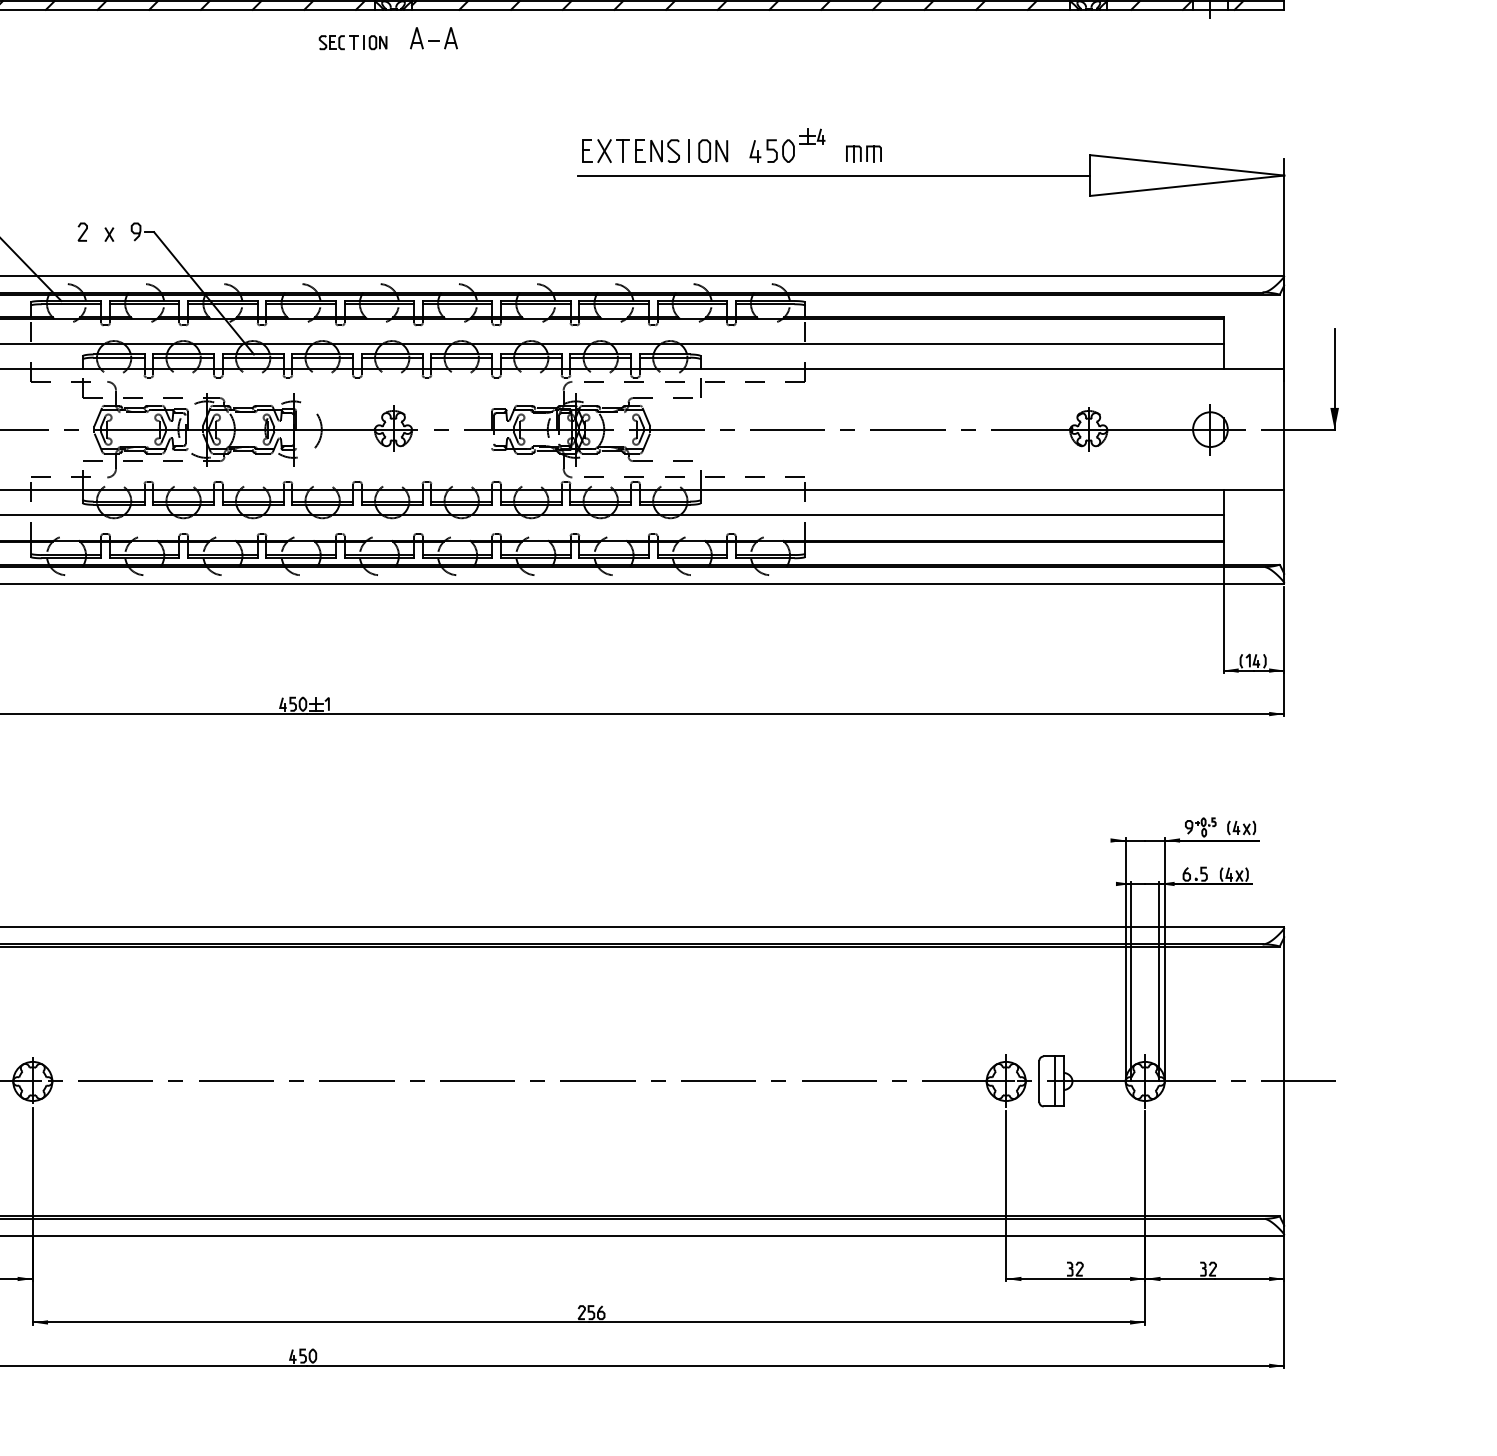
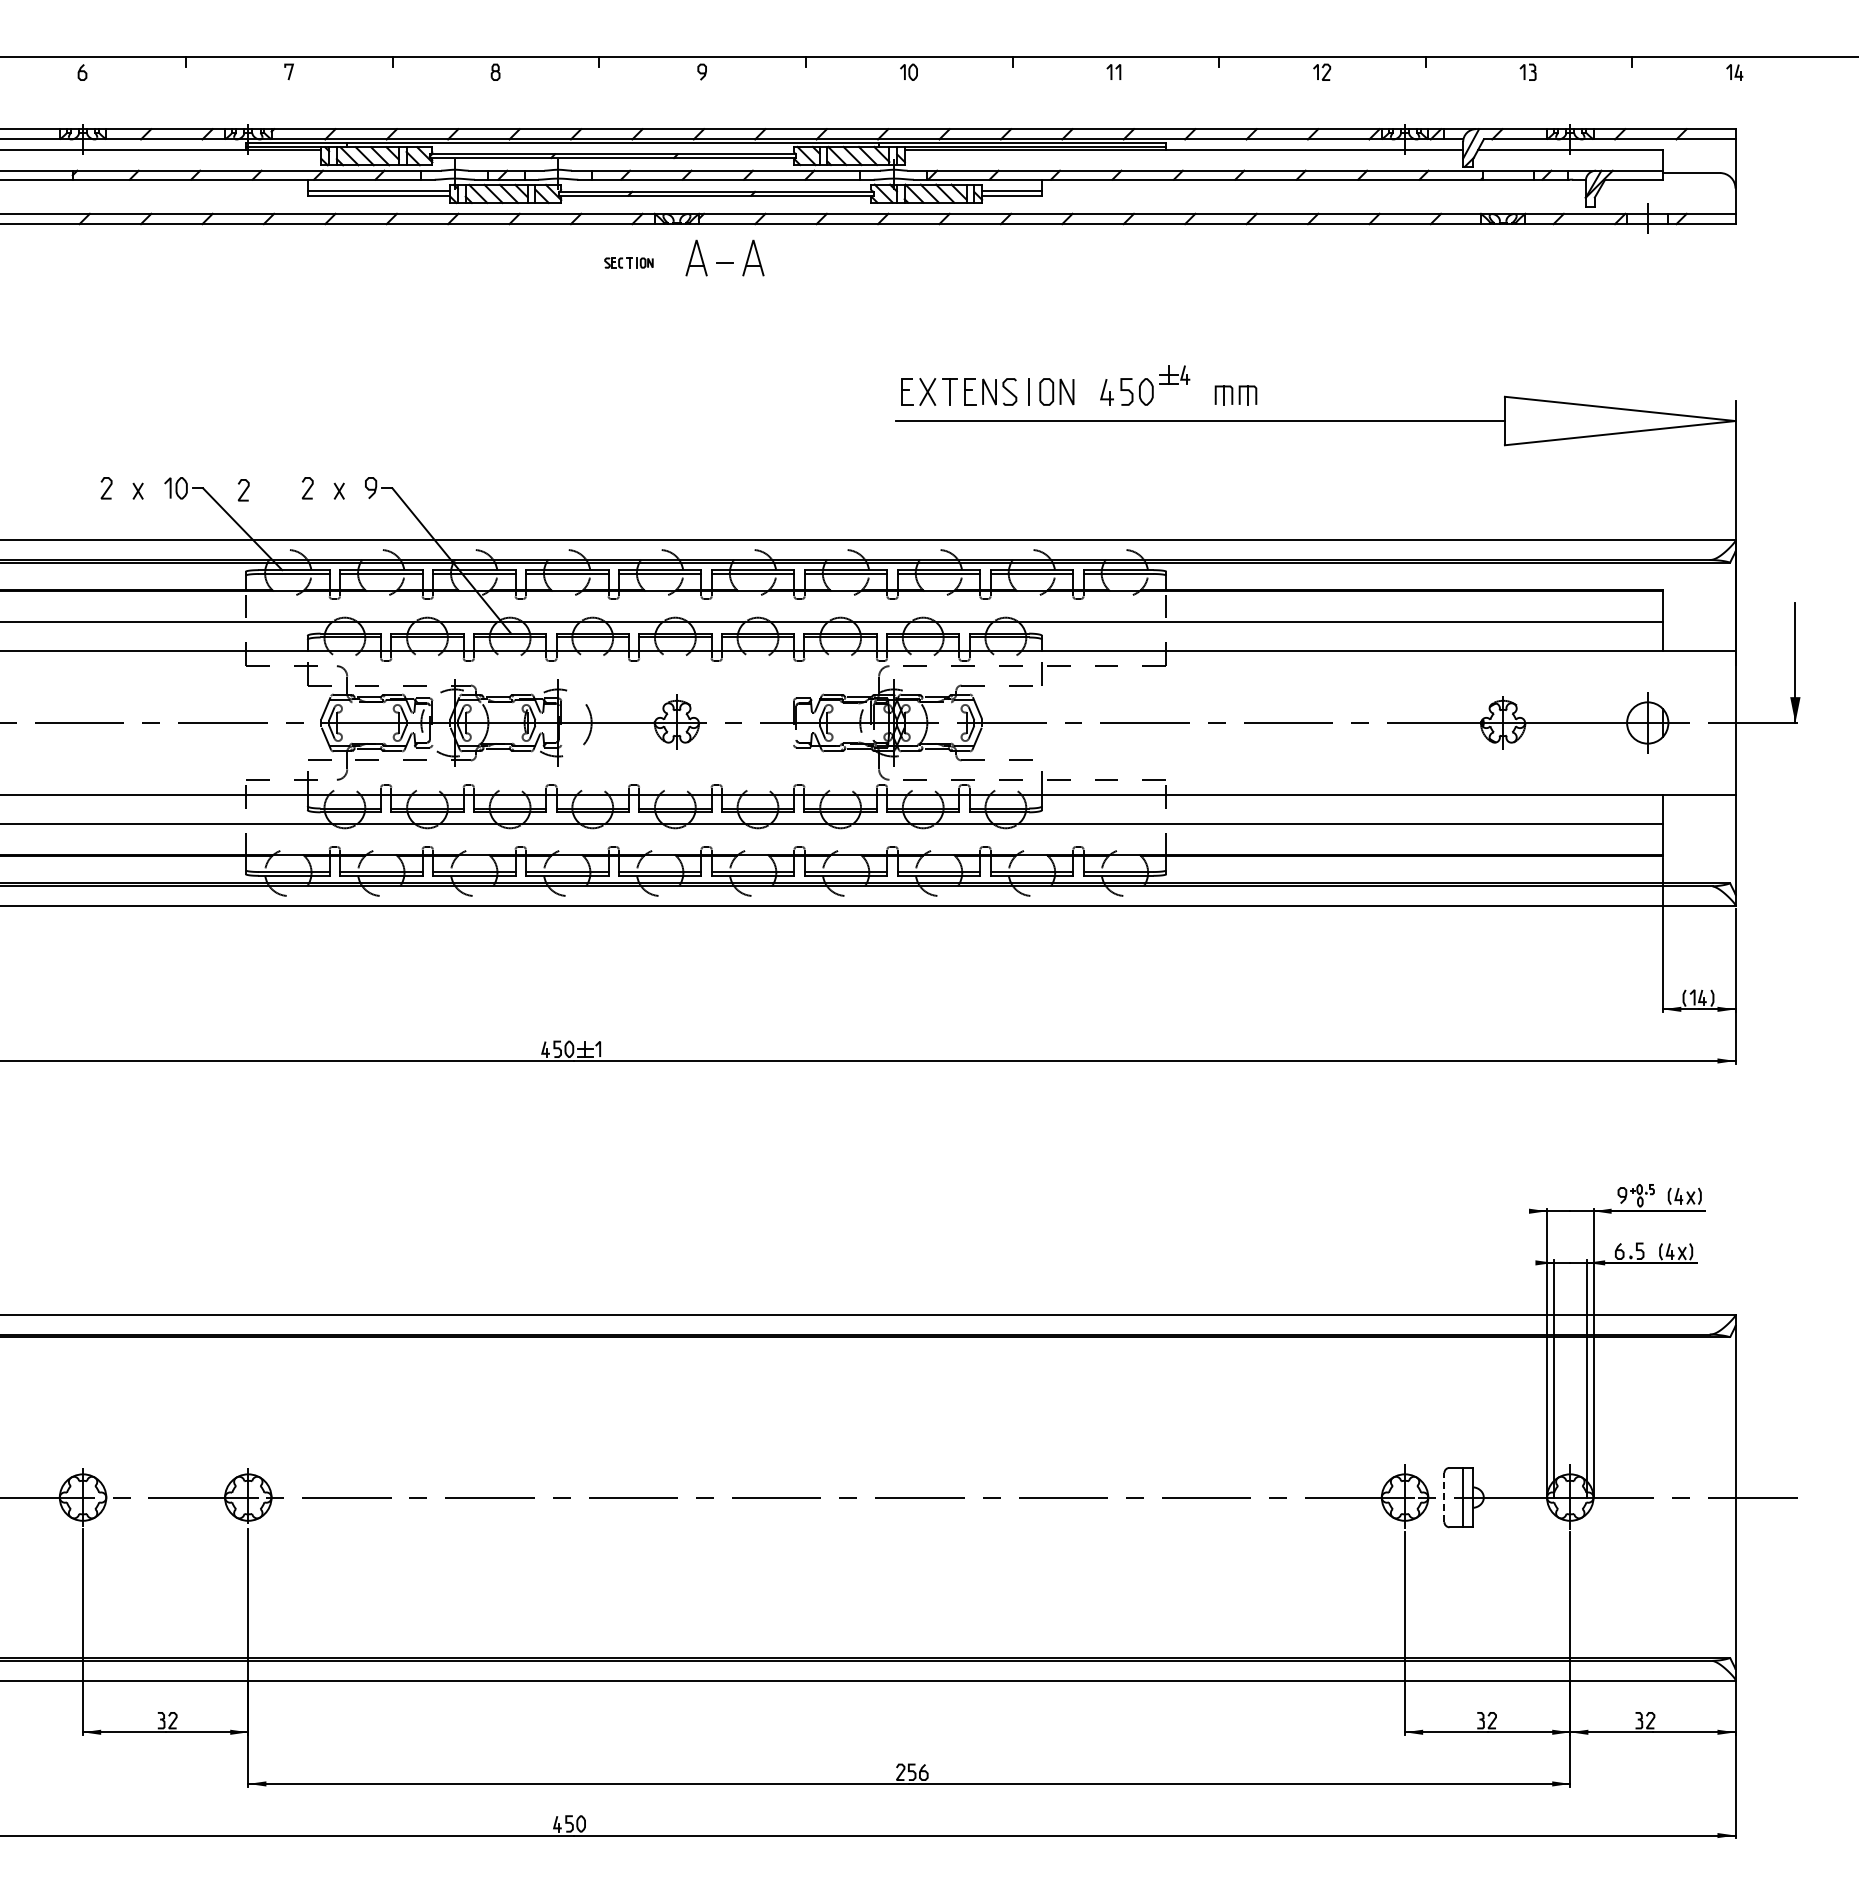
part: (433, 37) -> (724, 257), size x1.4
part: (352, 42) -> (628, 262), size x0.6
curve: (29, 234) -> (244, 490), added
line: (1039, 1081) -> (1444, 1497), solid -> dashed

